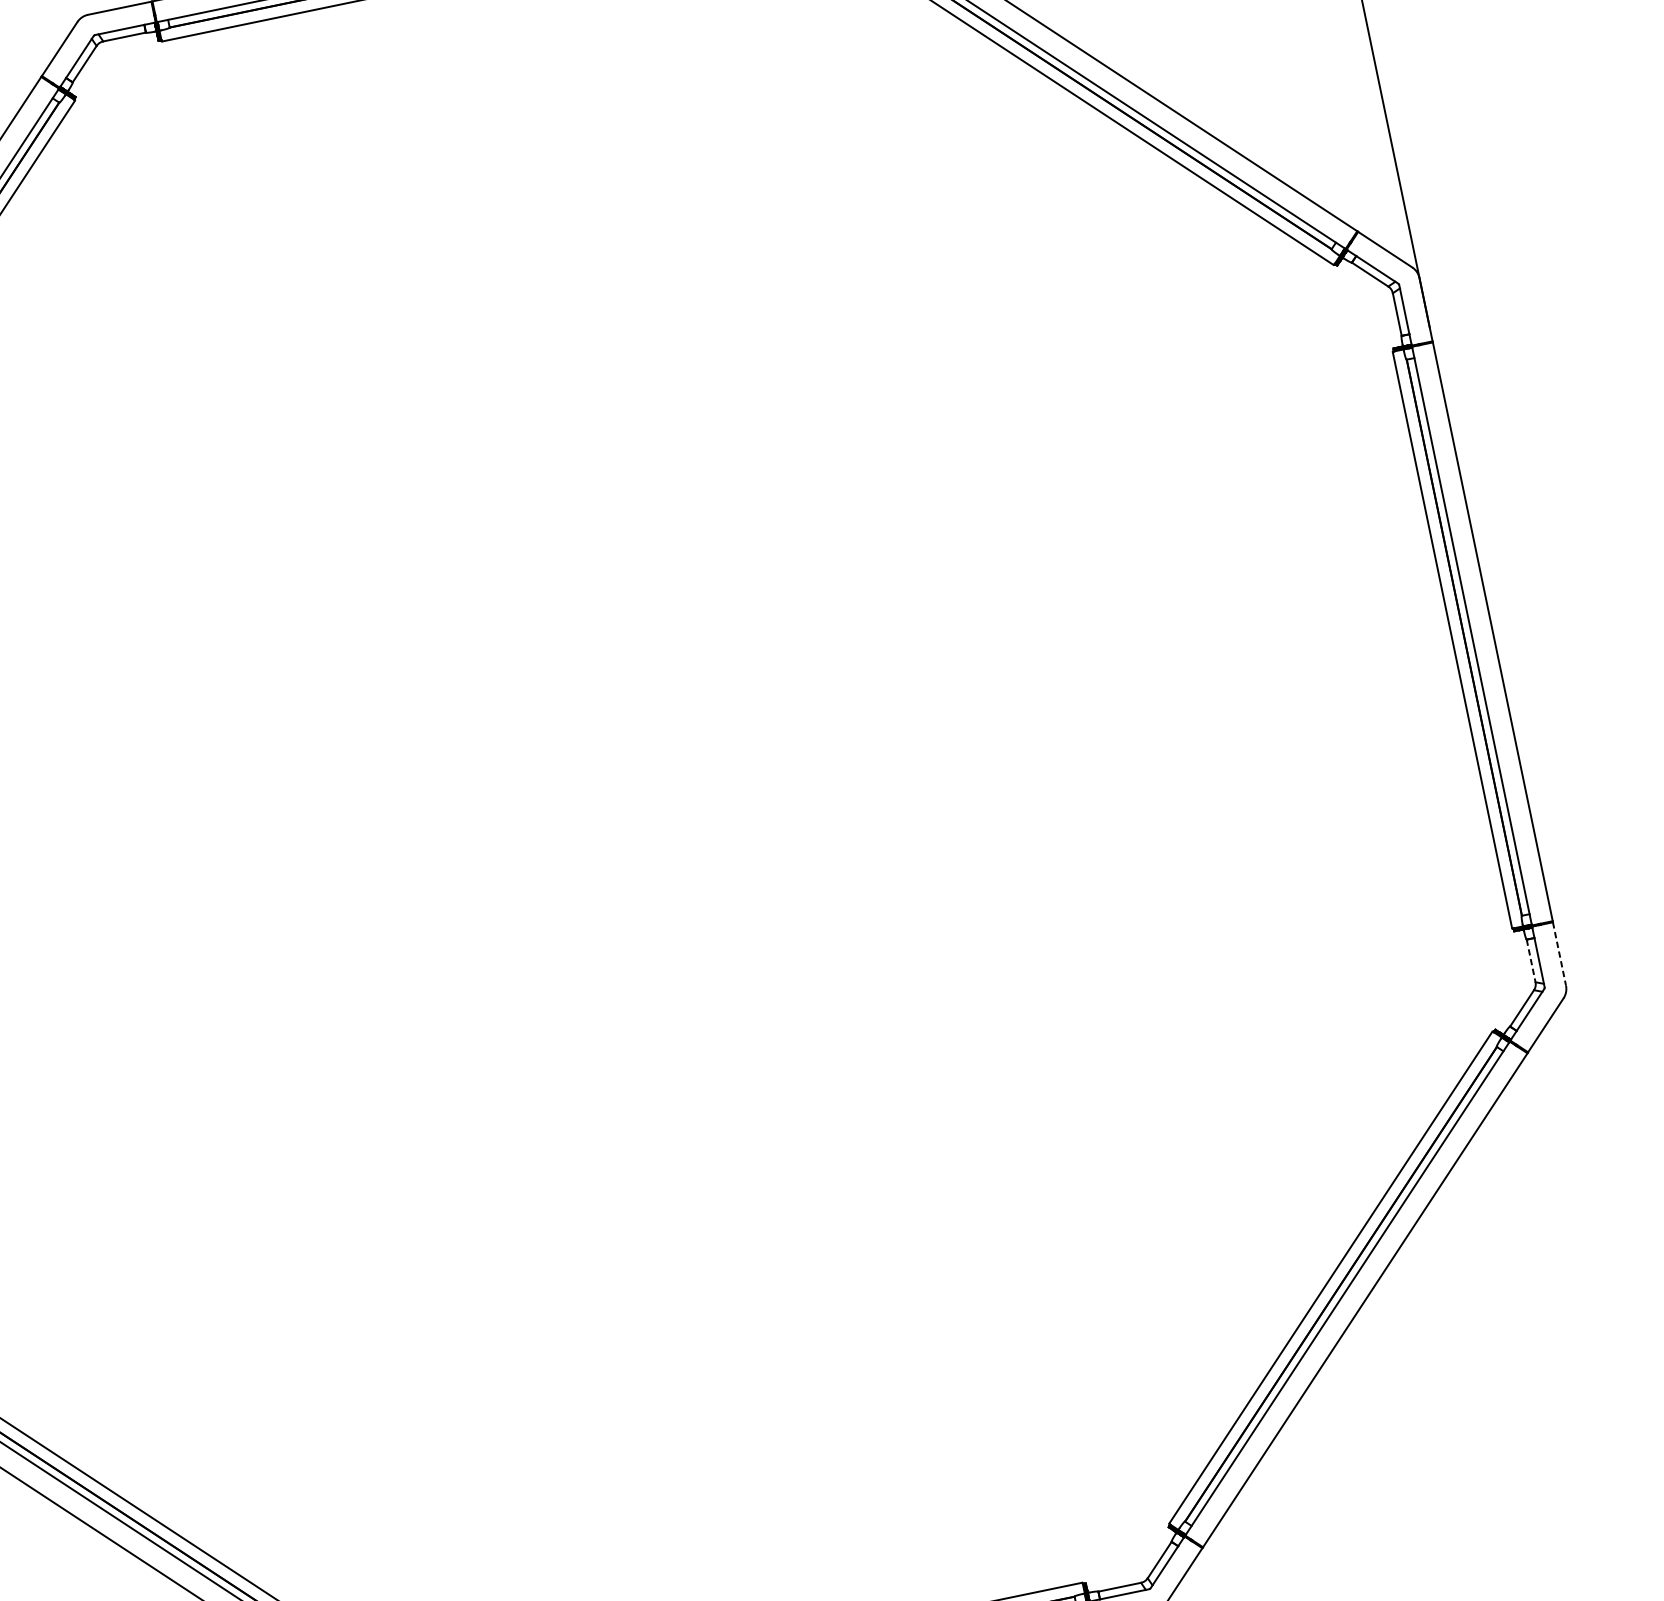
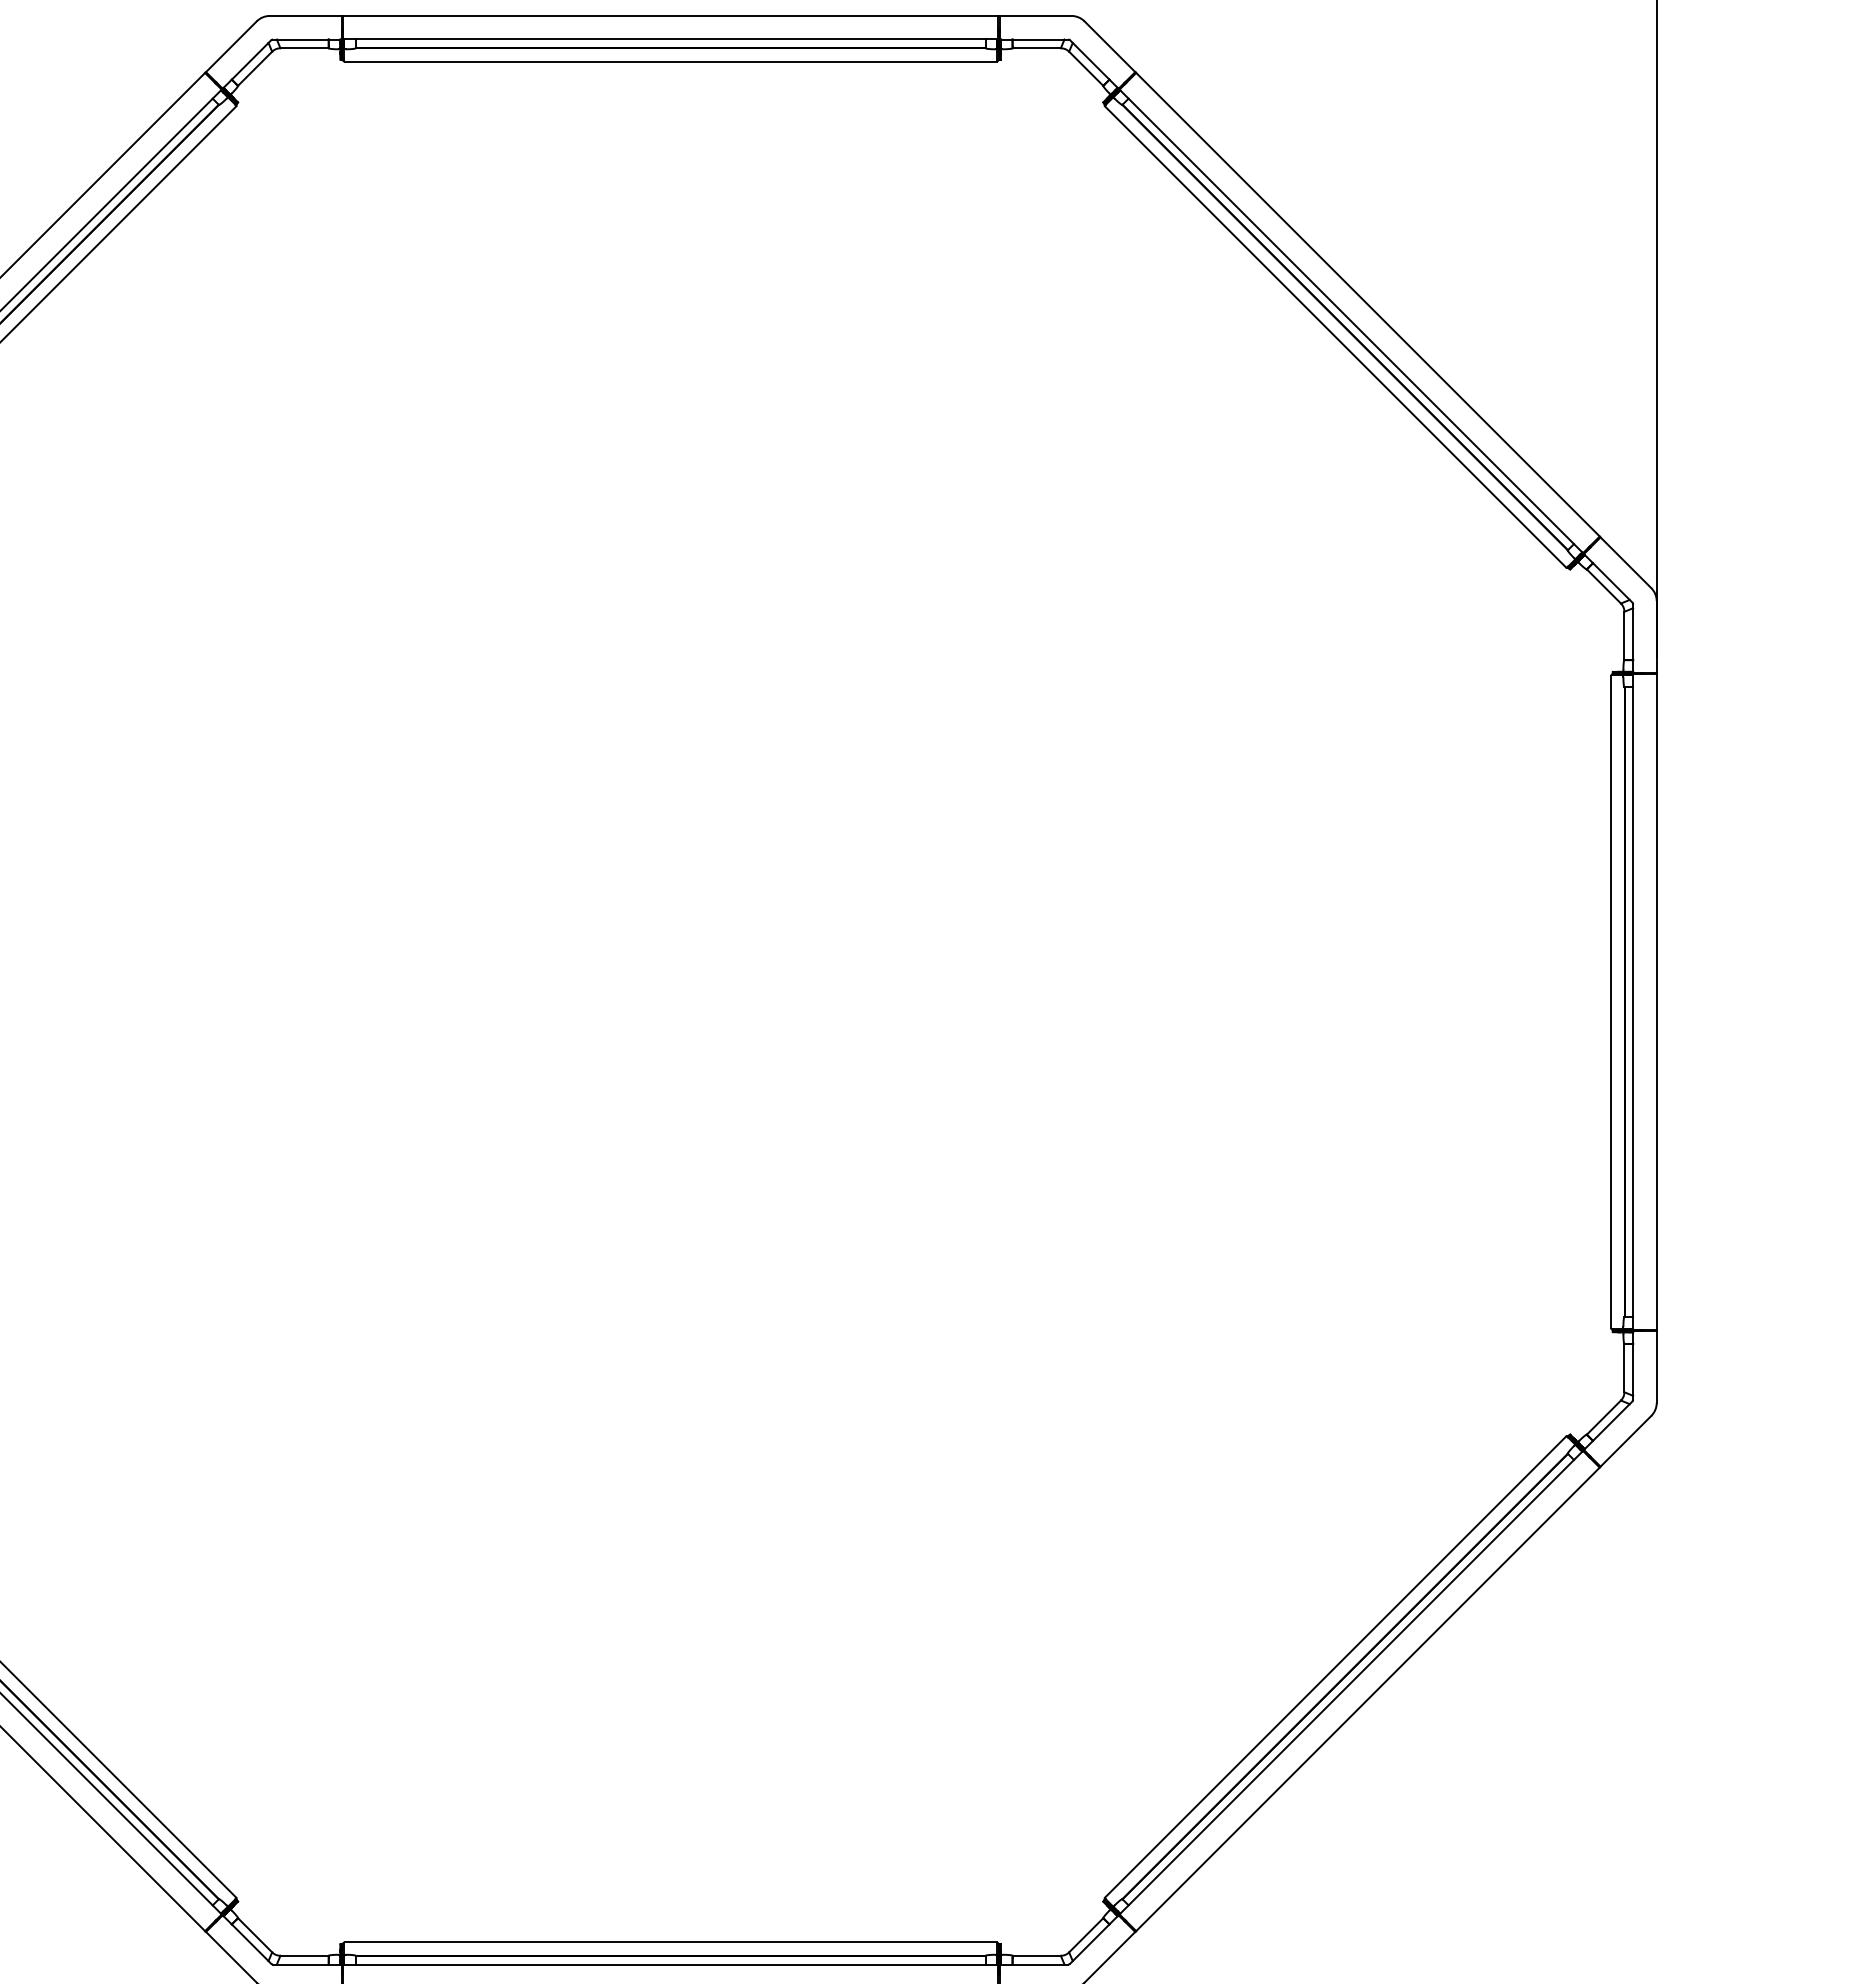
line: (1559, 953) -> (1656, 1366), dashed -> solid
line: (1531, 961) -> (1624, 1368), dashed -> solid

